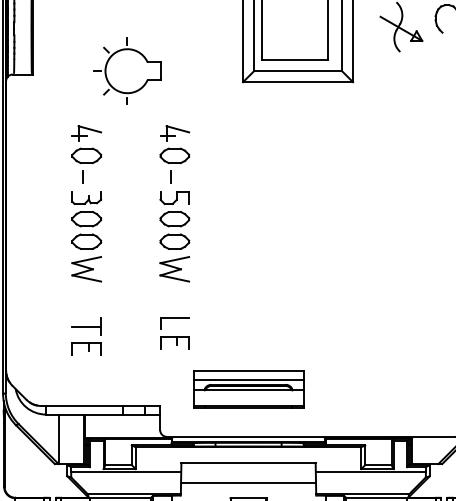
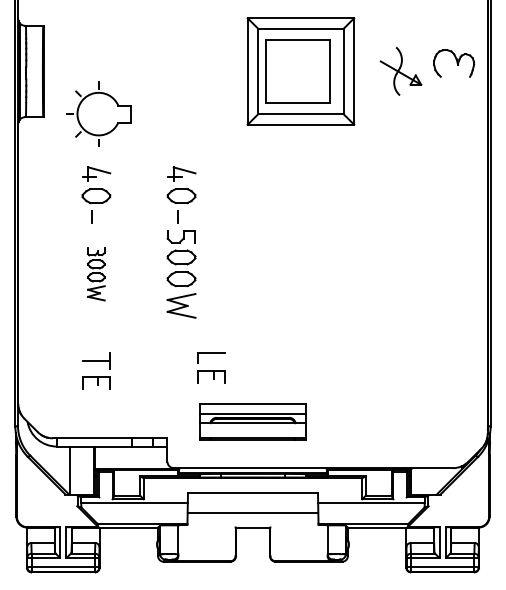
part: (127, 70) -> (98, 113), moved
part: (86, 236) -> (96, 274), size x0.6
part: (174, 332) -> (211, 367), moved

